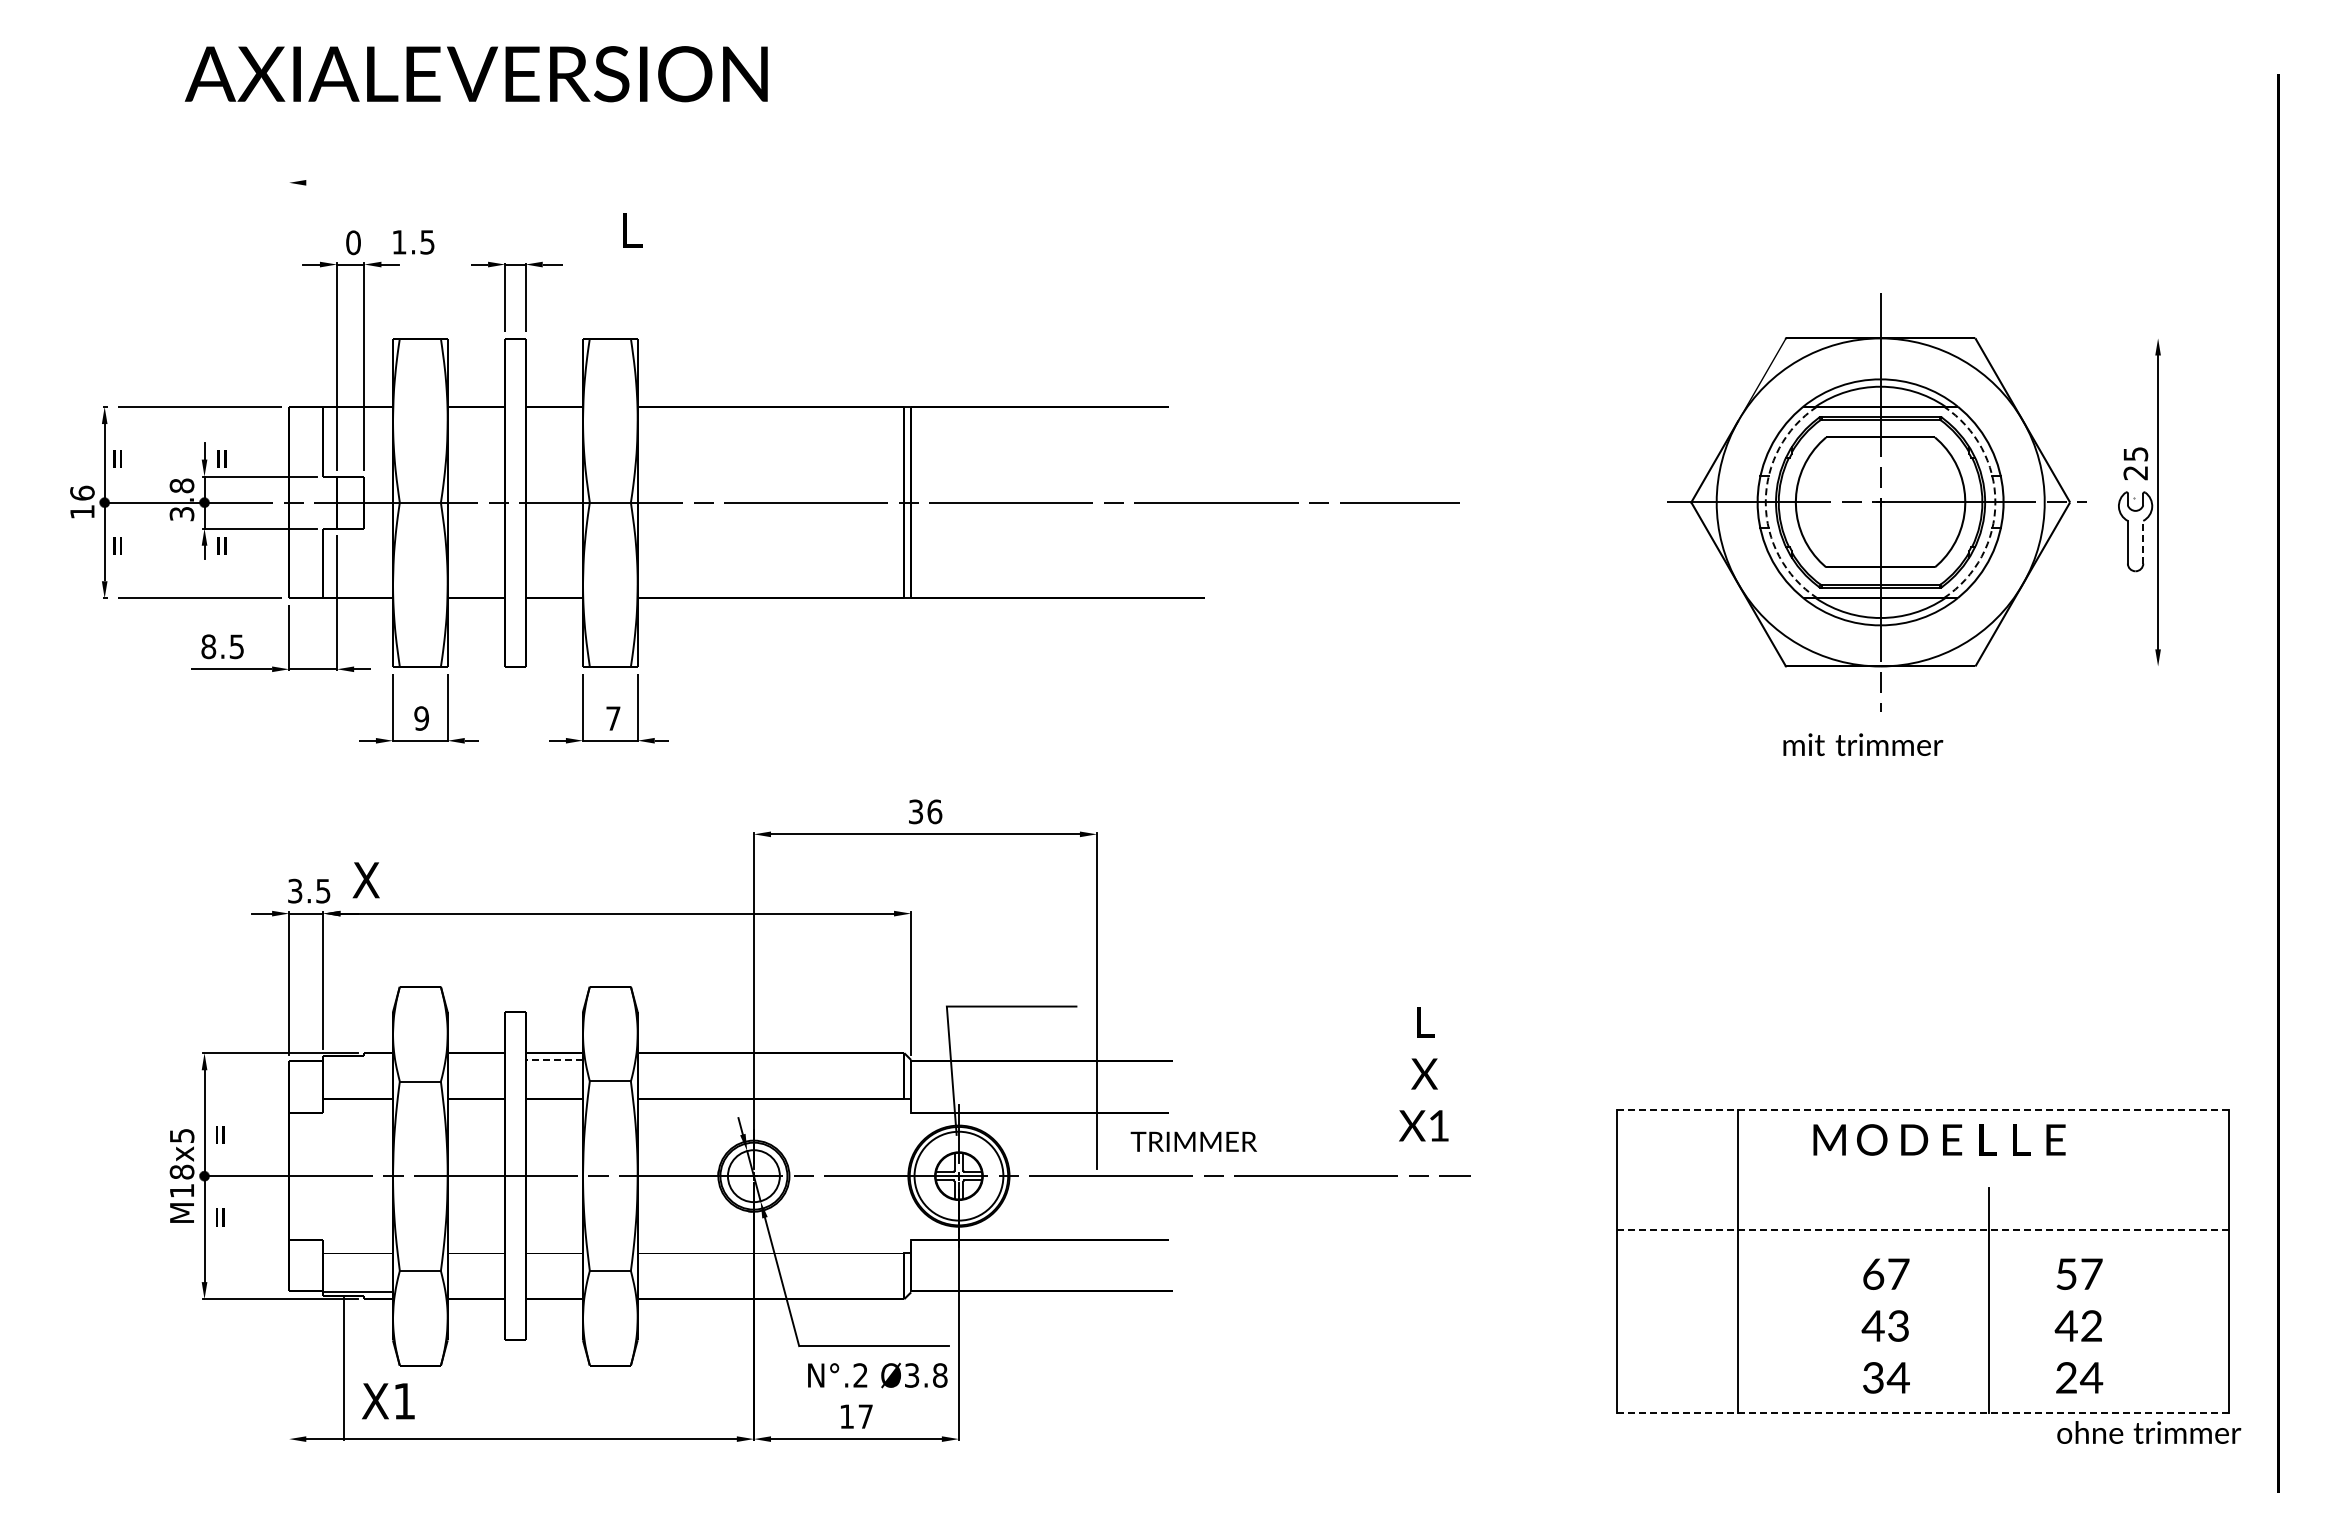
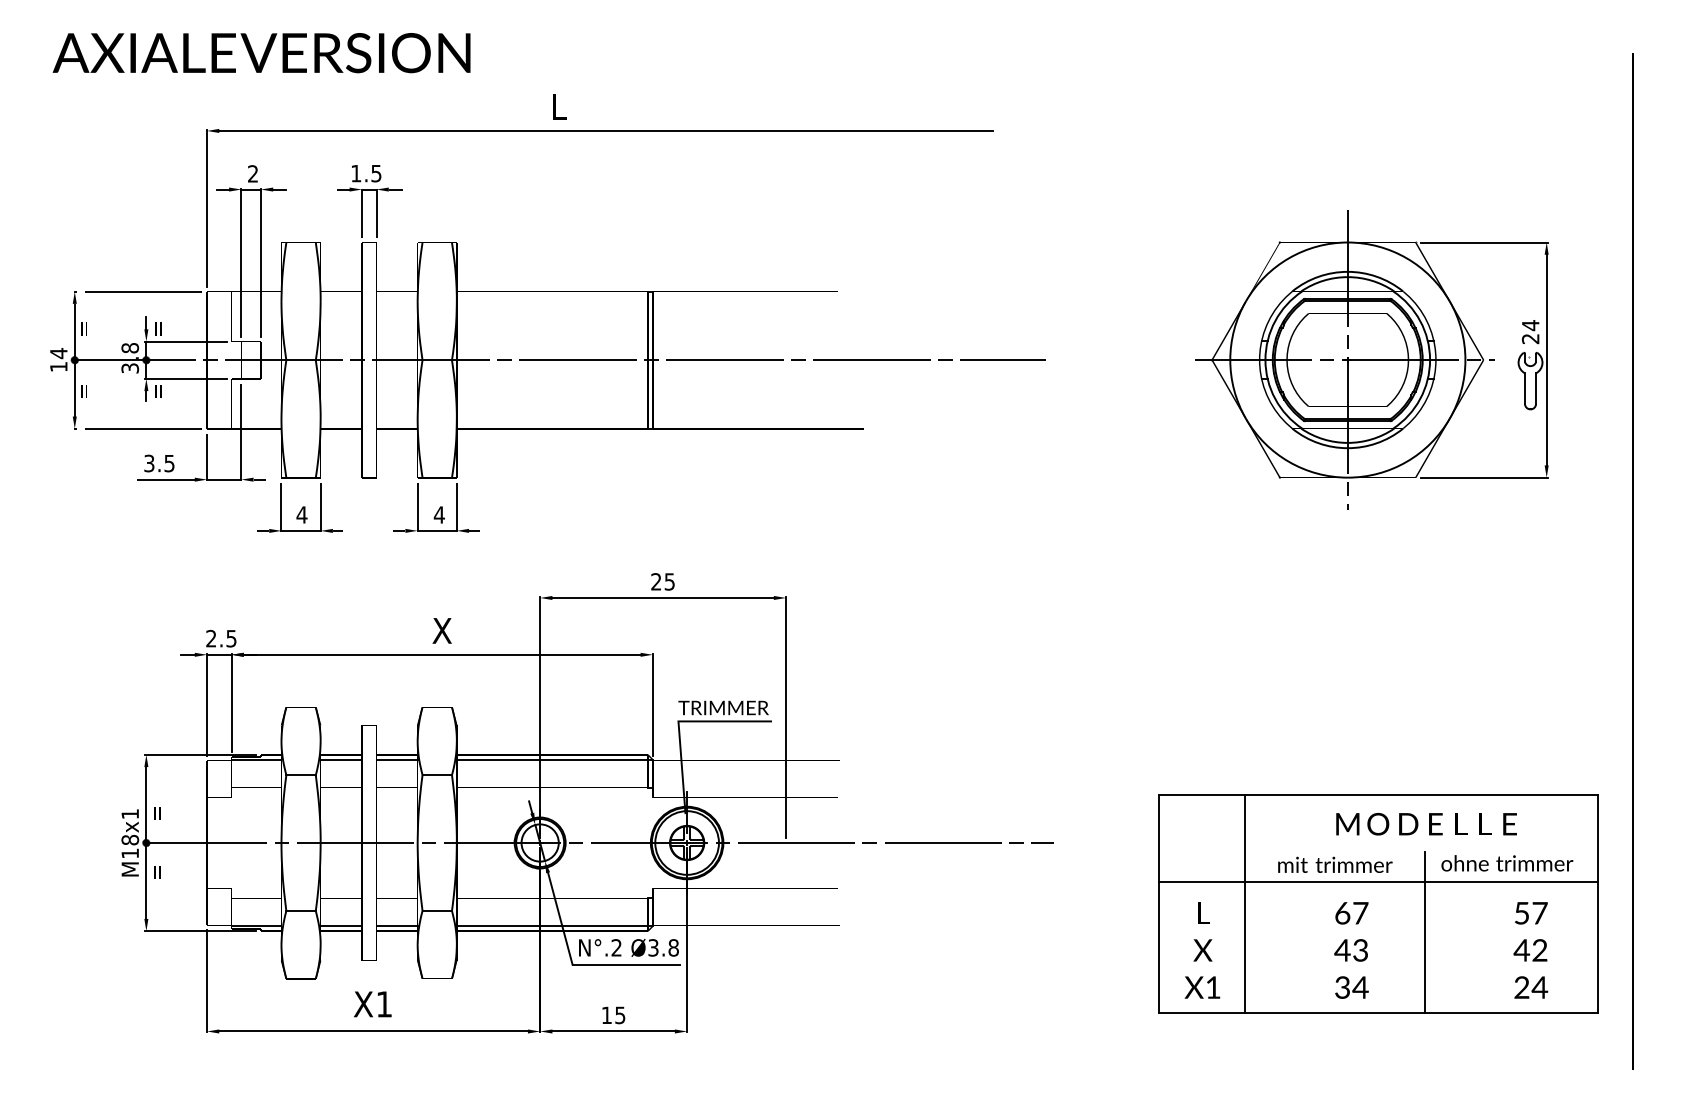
text: (475, 74) -> (261, 53), moved
line: (846, 182) -> (606, 130), added
text: (632, 230) -> (559, 107), moved
text: (353, 242) -> (253, 173), 0 -> 2
text: (413, 242) -> (366, 173), moved
line: (289, 290) -> (207, 208), added
line: (2070, 338) -> (1483, 242), added
text: (2135, 454) -> (1530, 325), 25 -> 24
text: (82, 493) -> (58, 353), 16 -> 14
arc: (1765, 502) -> (1265, 360), dashed -> solid
arc: (1995, 502) -> (1430, 360), dashed -> solid
line: (2143, 541) -> (1536, 388), dashed -> solid
text: (208, 646) -> (149, 463), 8.5 -> 3.5
line: (2070, 666) -> (1483, 477), added
text: (421, 718) -> (301, 514), 9 -> 4
text: (613, 718) -> (439, 514), 7 -> 4
text: (1863, 744) -> (1335, 864), moved
text: (925, 811) -> (663, 581), 36 -> 25
text: (365, 880) -> (441, 631), moved
text: (295, 891) -> (211, 638), 3.5 -> 2.5
line: (358, 1060) -> (256, 760), added
line: (476, 1060) -> (341, 760), added
line: (554, 1060) -> (397, 760), dashed -> solid
line: (774, 1060) -> (554, 760), added
text: (1423, 1074) -> (1202, 950), moved
line: (1922, 1109) -> (1377, 795), dashed -> solid
text: (182, 1135) -> (130, 813), M18x5 -> M18x1
text: (1939, 1139) -> (1426, 823), moved
text: (1193, 1141) -> (723, 707), moved
line: (1923, 1230) -> (1378, 881), dashed -> solid
line: (476, 1292) -> (341, 926), added
line: (554, 1292) -> (397, 926), added
line: (774, 1292) -> (554, 926), added
text: (2078, 1325) -> (1530, 950), moved
line: (344, 1368) -> (207, 980), moved
text: (877, 1375) -> (628, 947), moved
text: (388, 1401) -> (372, 1004), moved
line: (1923, 1413) -> (1378, 1013), dashed -> solid
text: (865, 1416) -> (620, 1015), 17 -> 15
text: (2149, 1432) -> (1507, 863), moved

